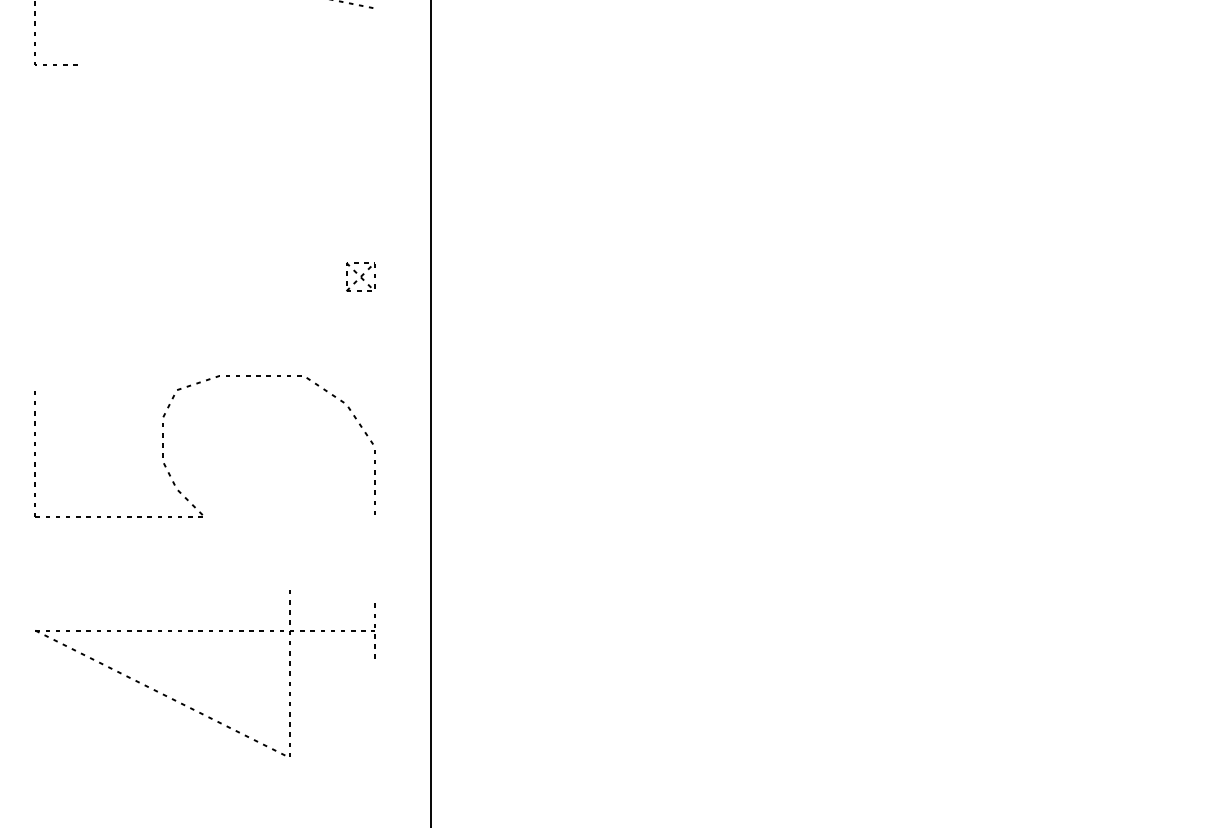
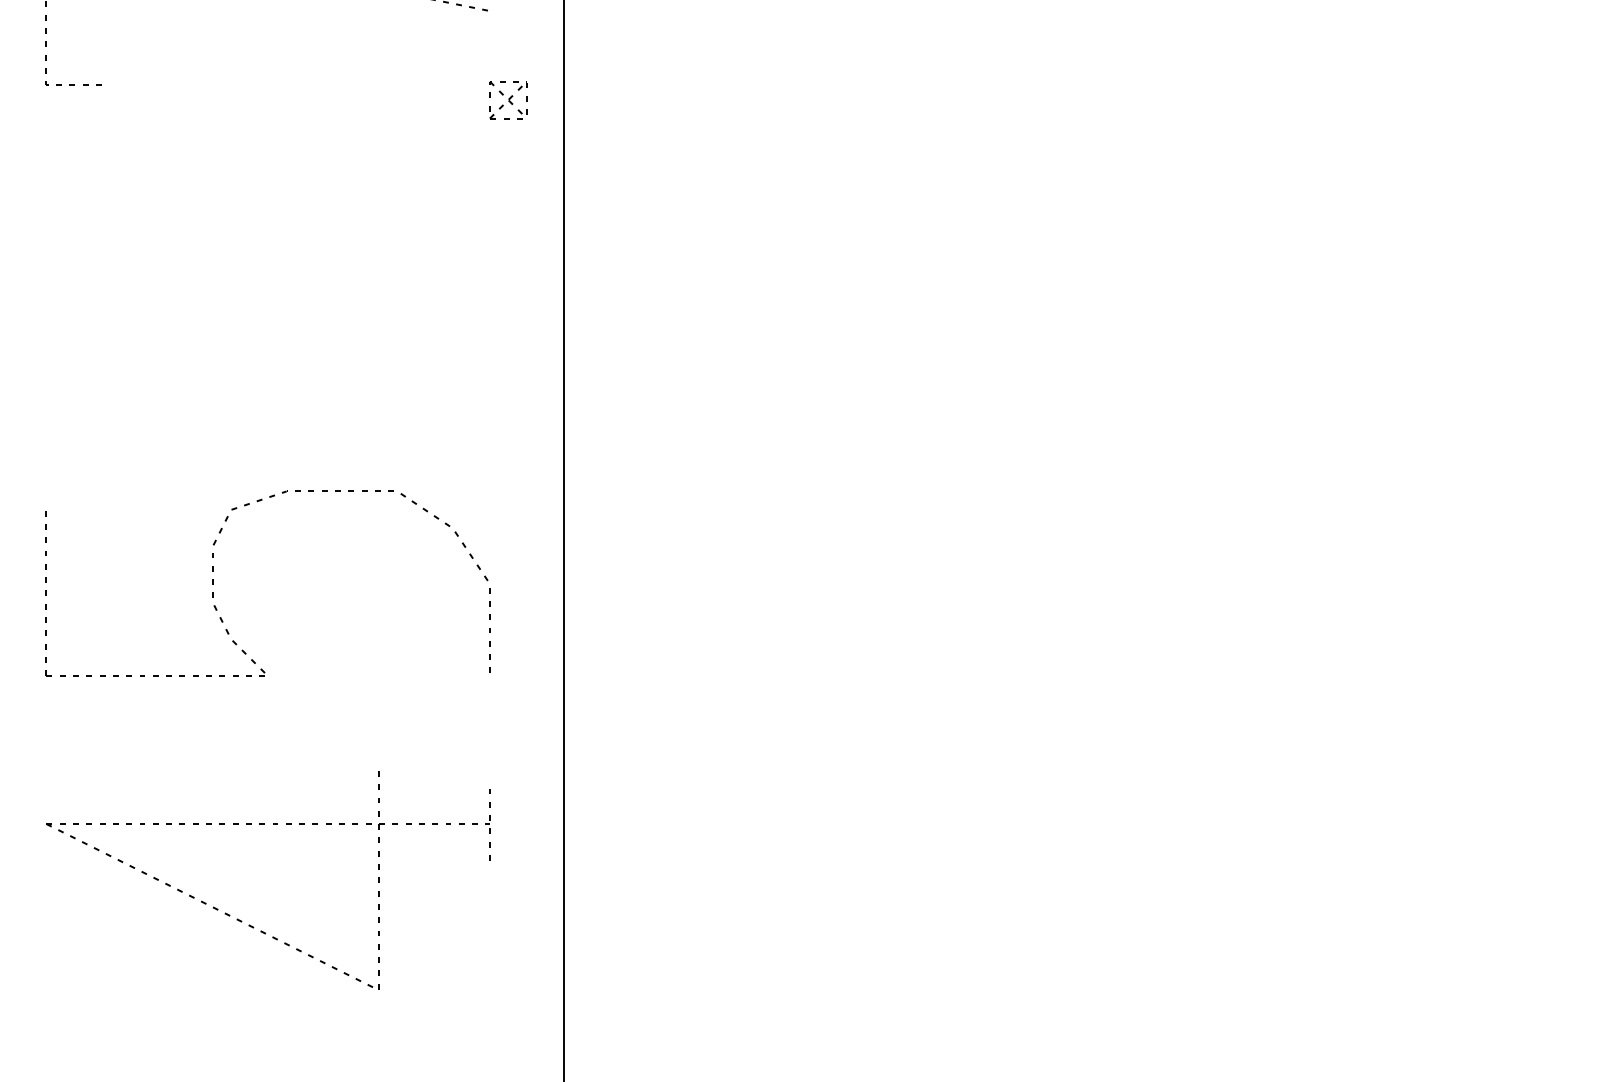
part: (360, 277) -> (508, 100), moved

